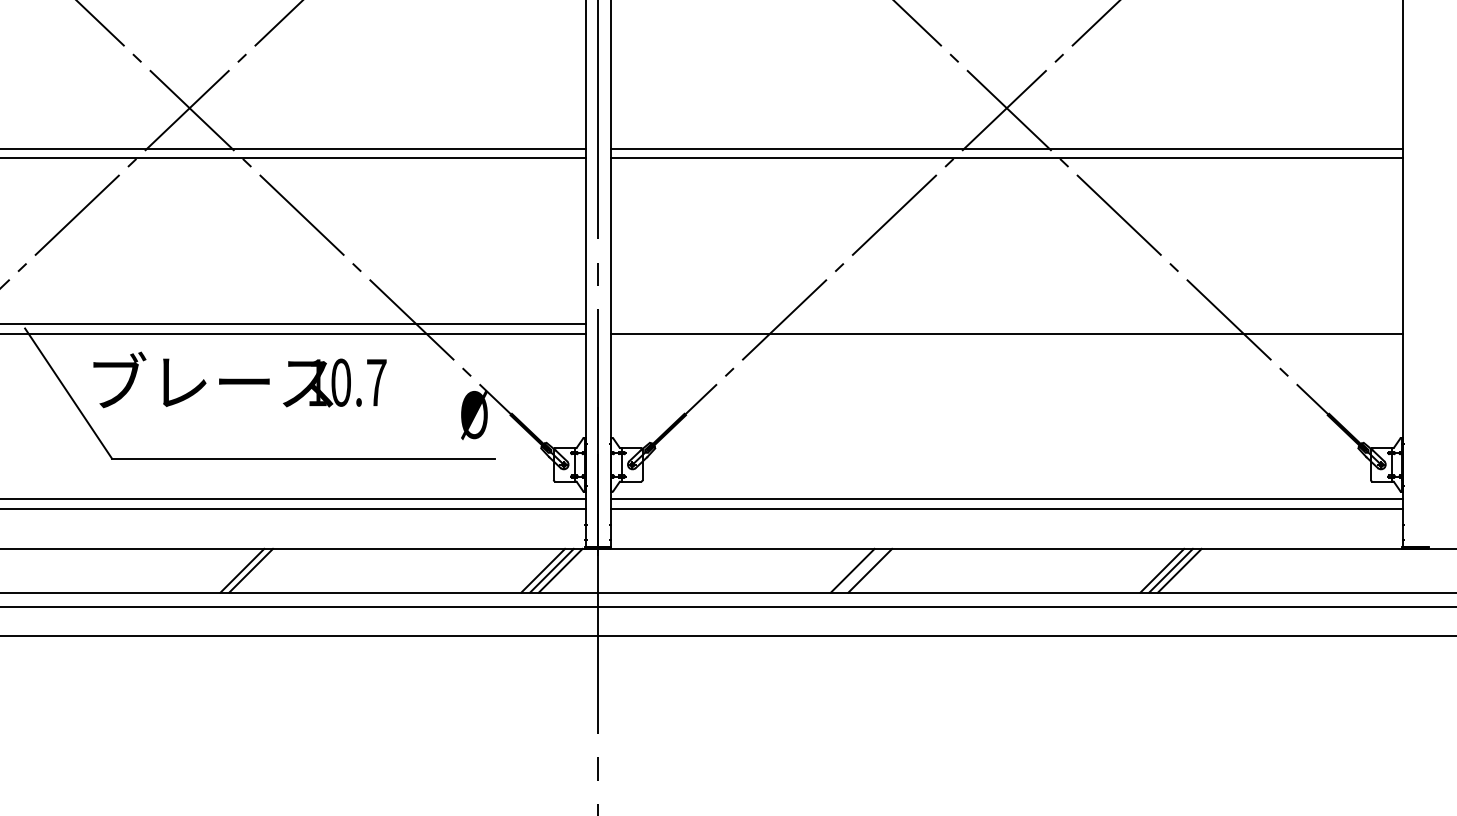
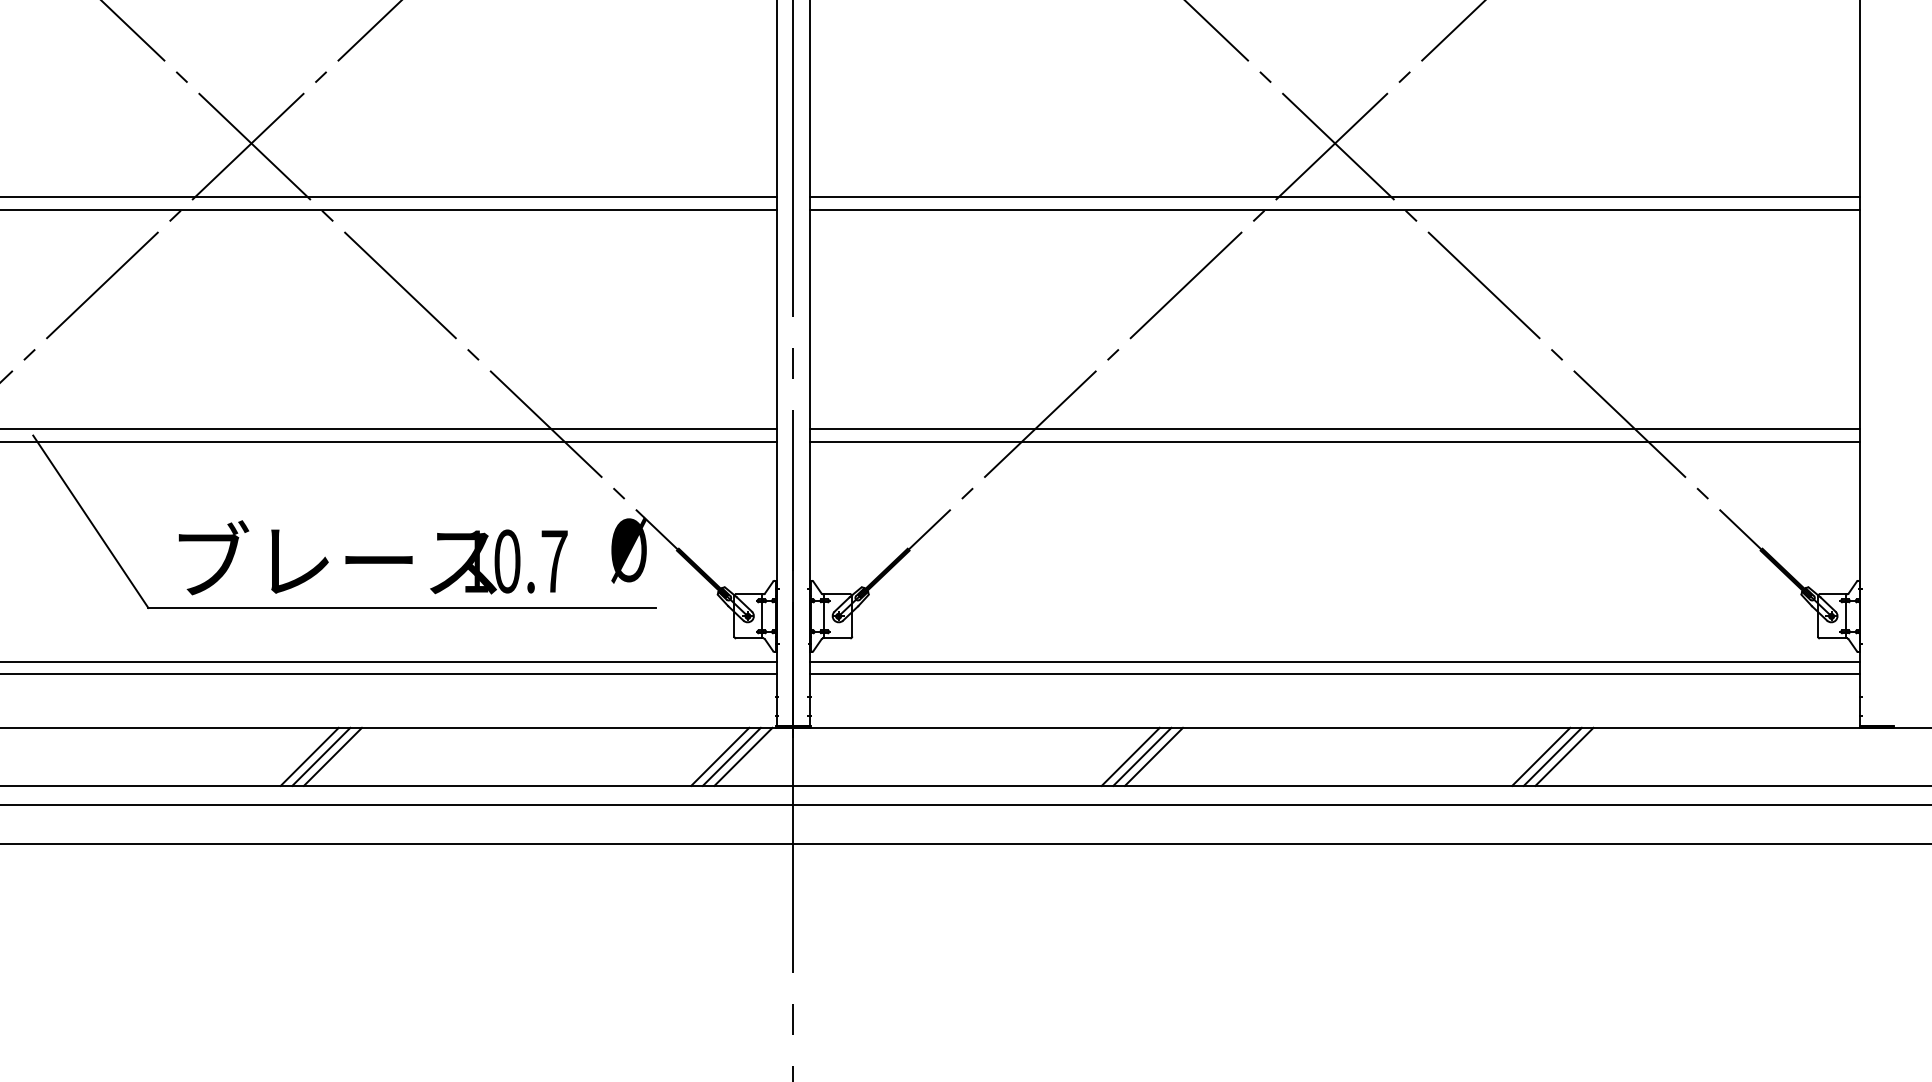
line: (1006, 323) -> (1334, 429), added
text: (239, 379) -> (372, 557), moved
line: (233, 570) -> (309, 756), added
line: (861, 570) -> (1142, 756), added

